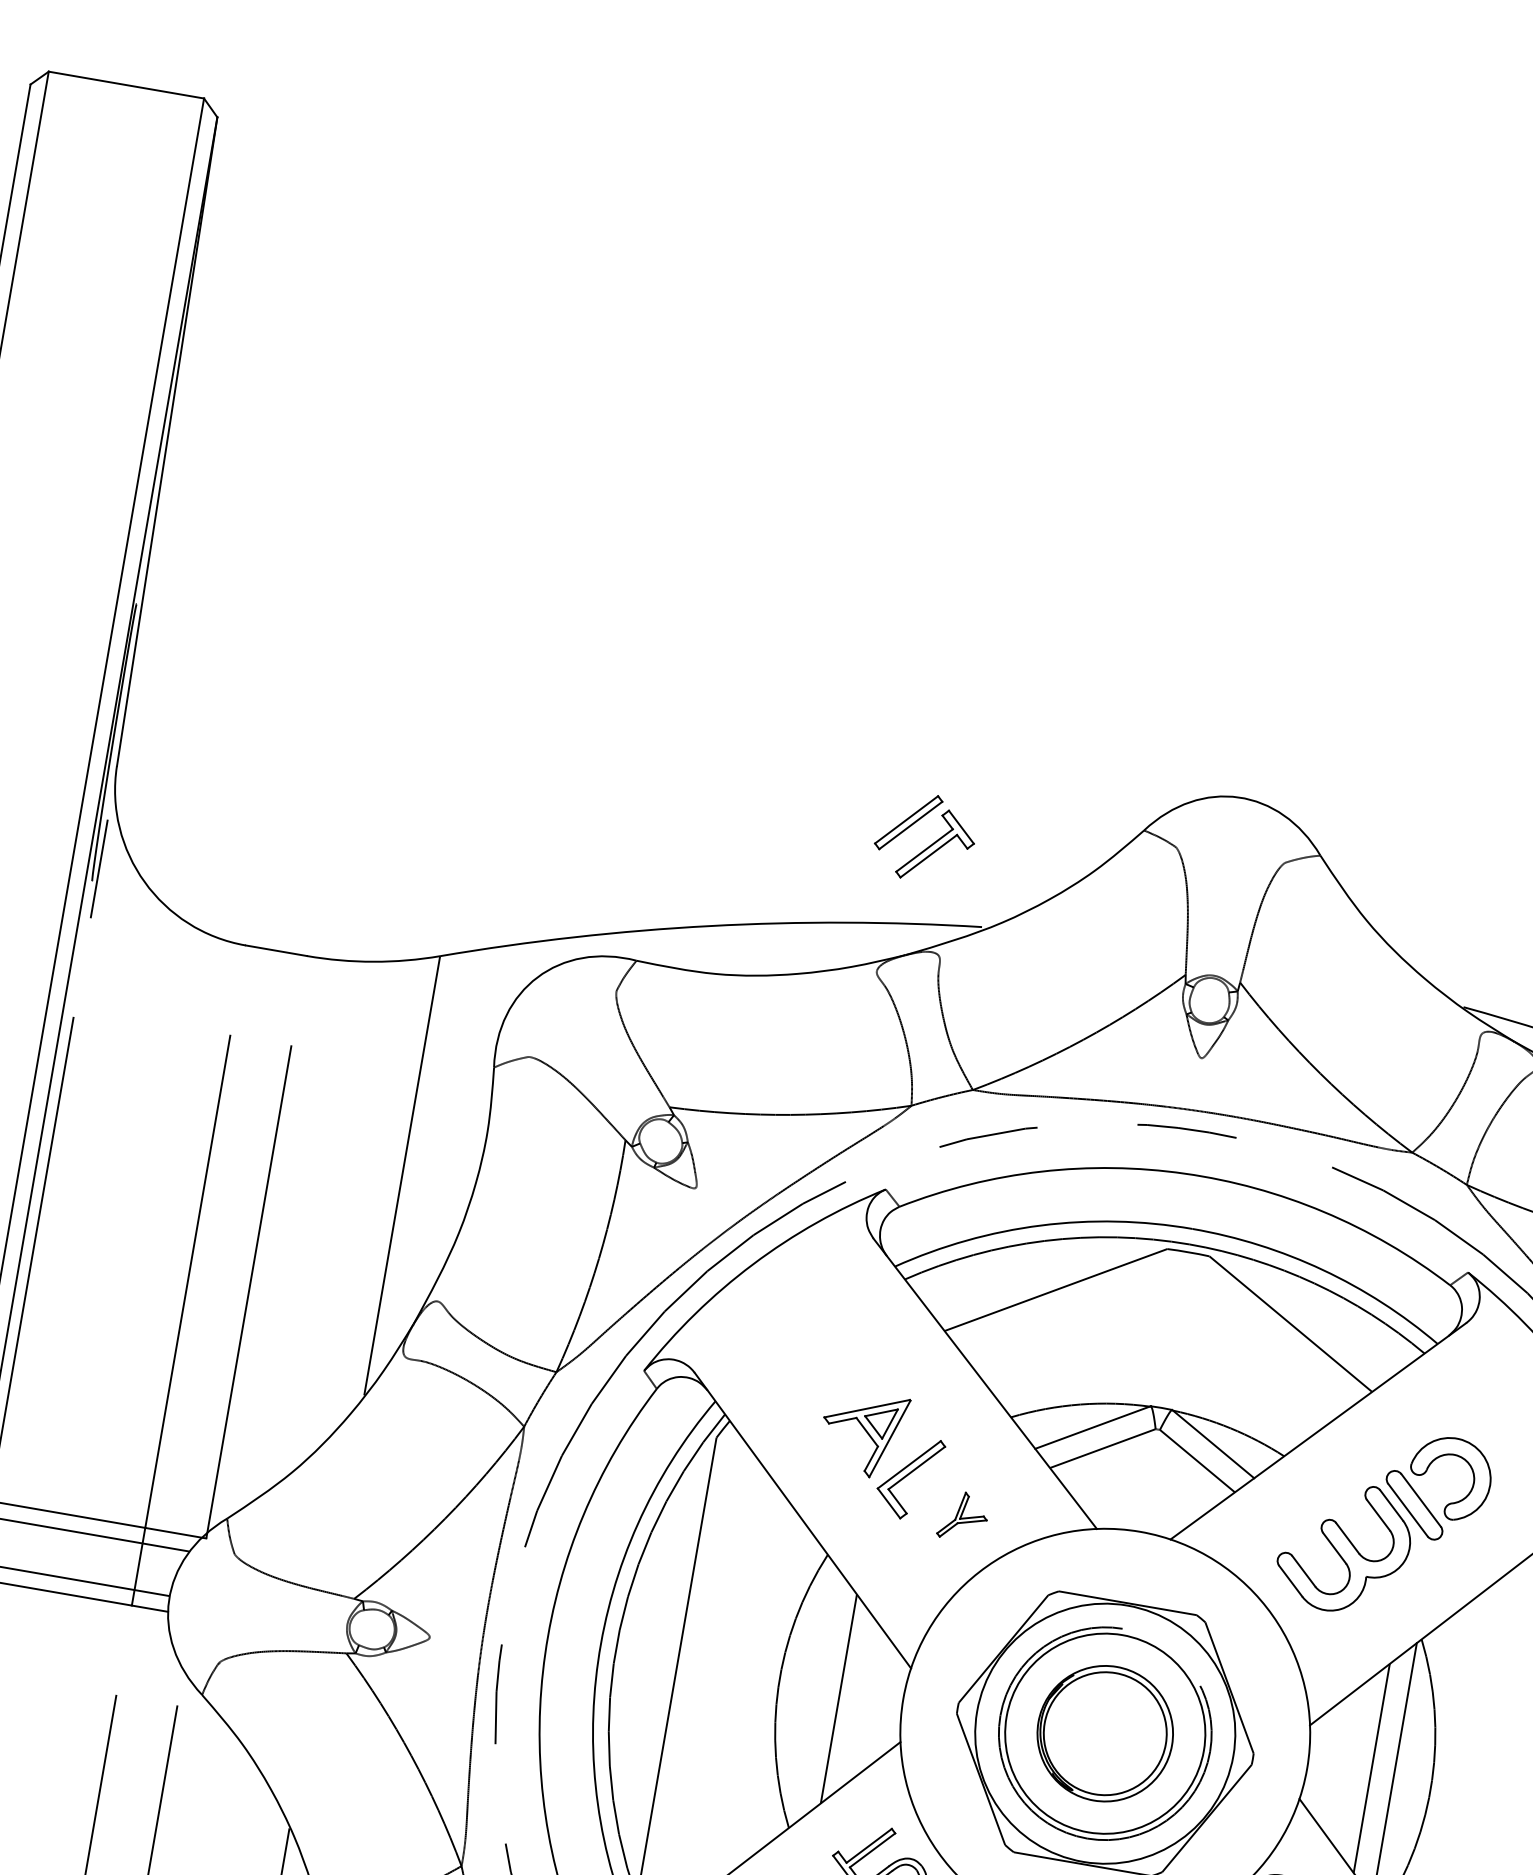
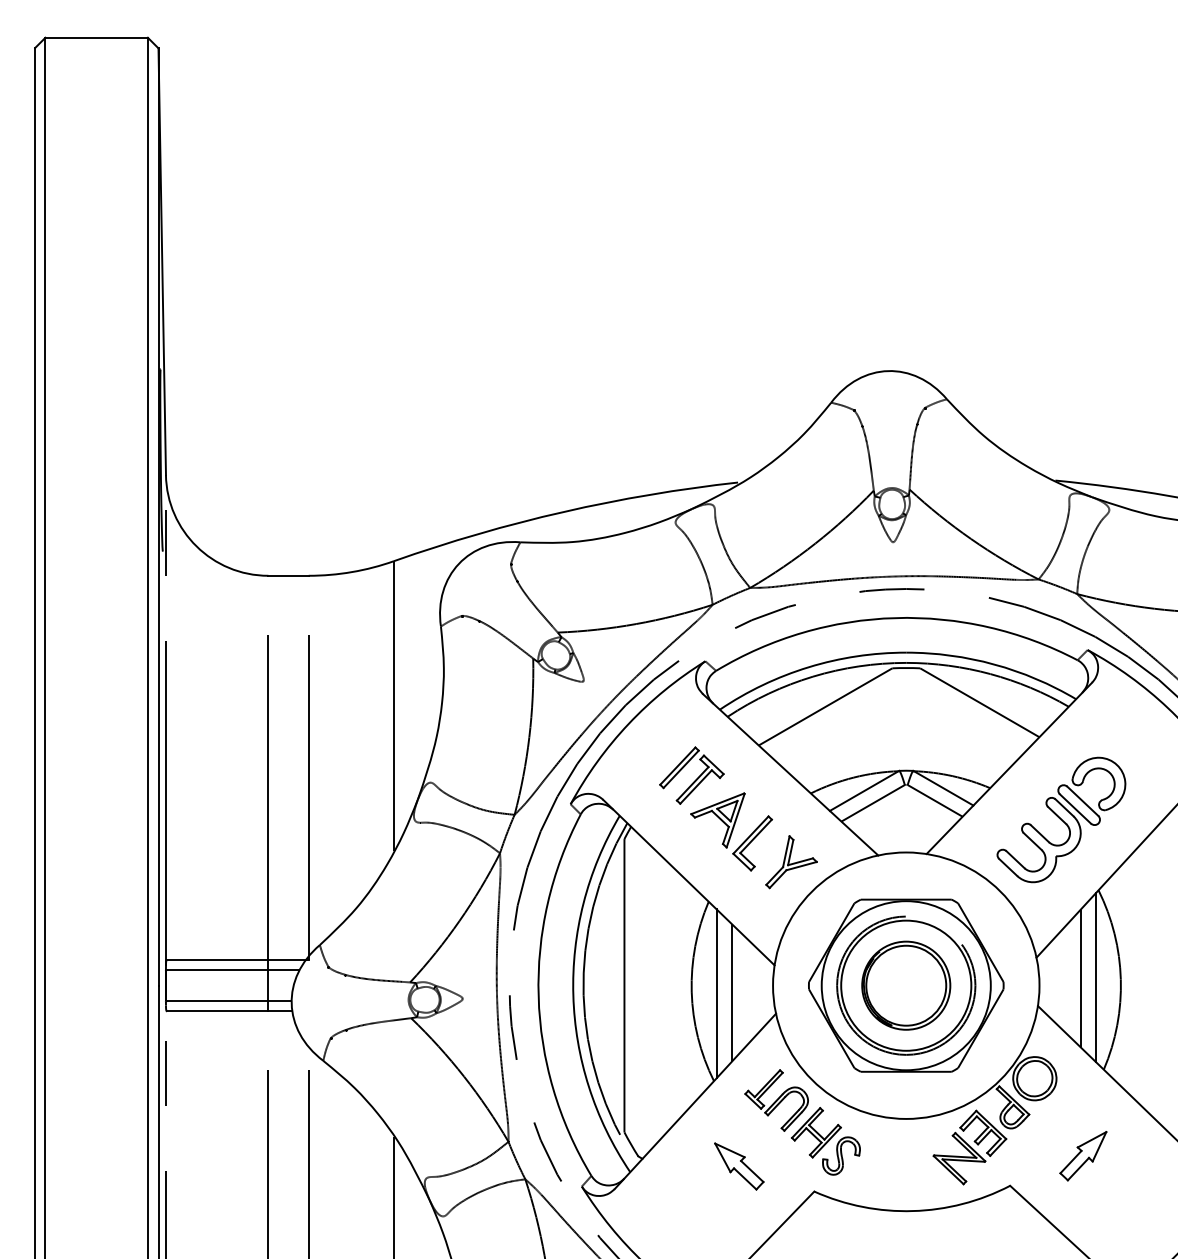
part: (924, 837) -> (691, 775), moved
part: (963, 1516) -> (791, 862), size x1.67
line: (815, 1695) -> (716, 993), added

